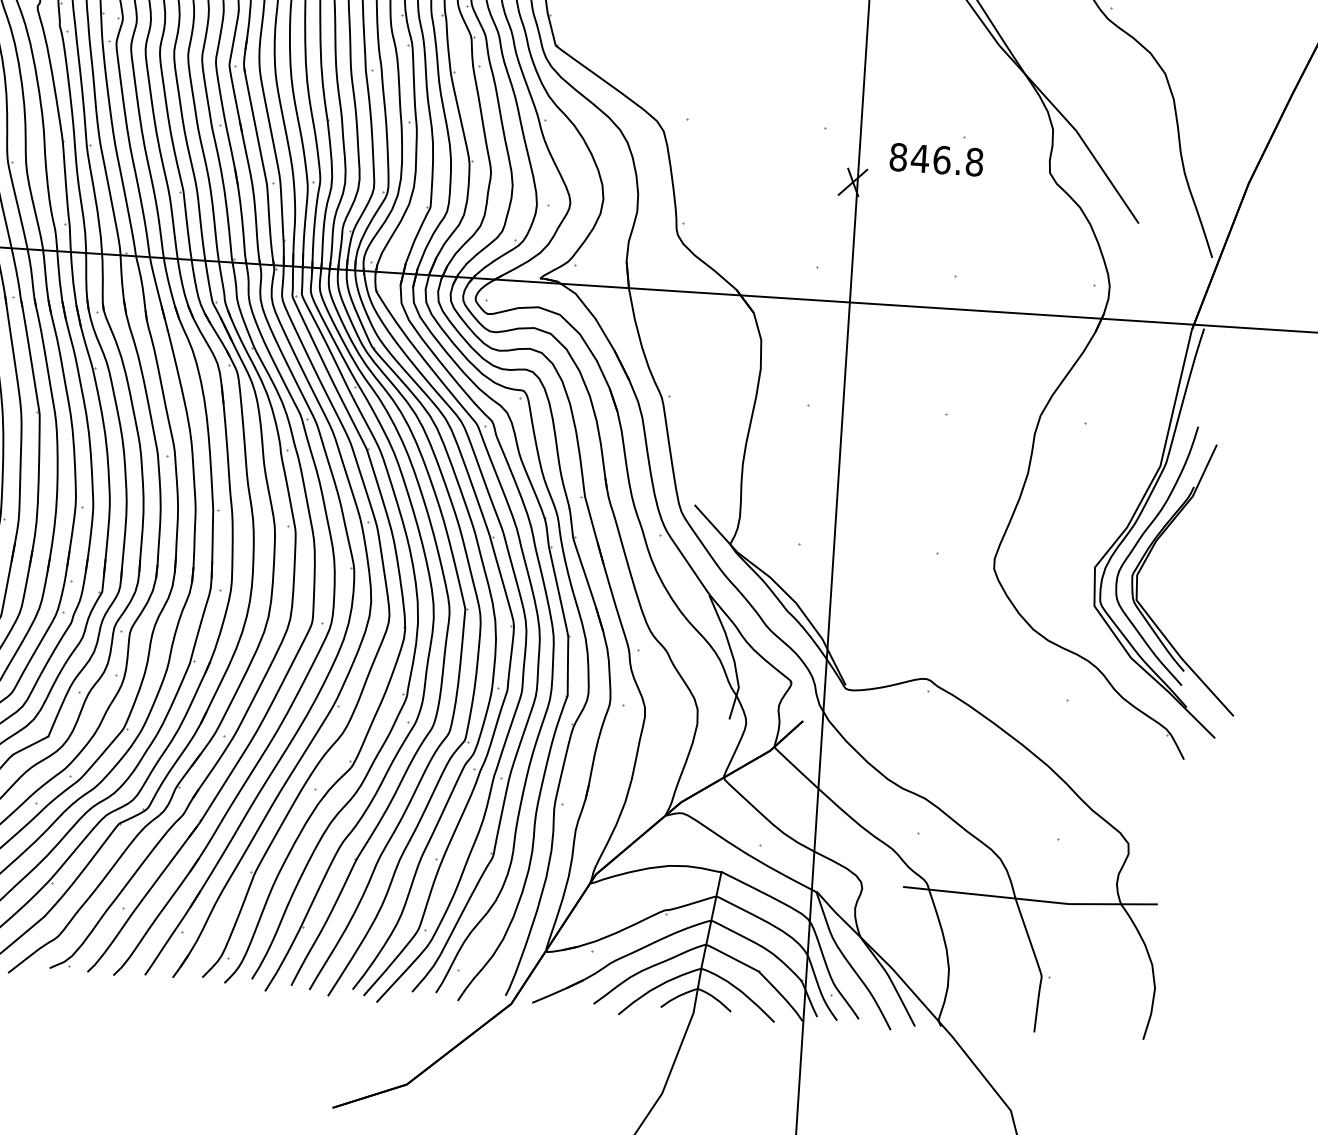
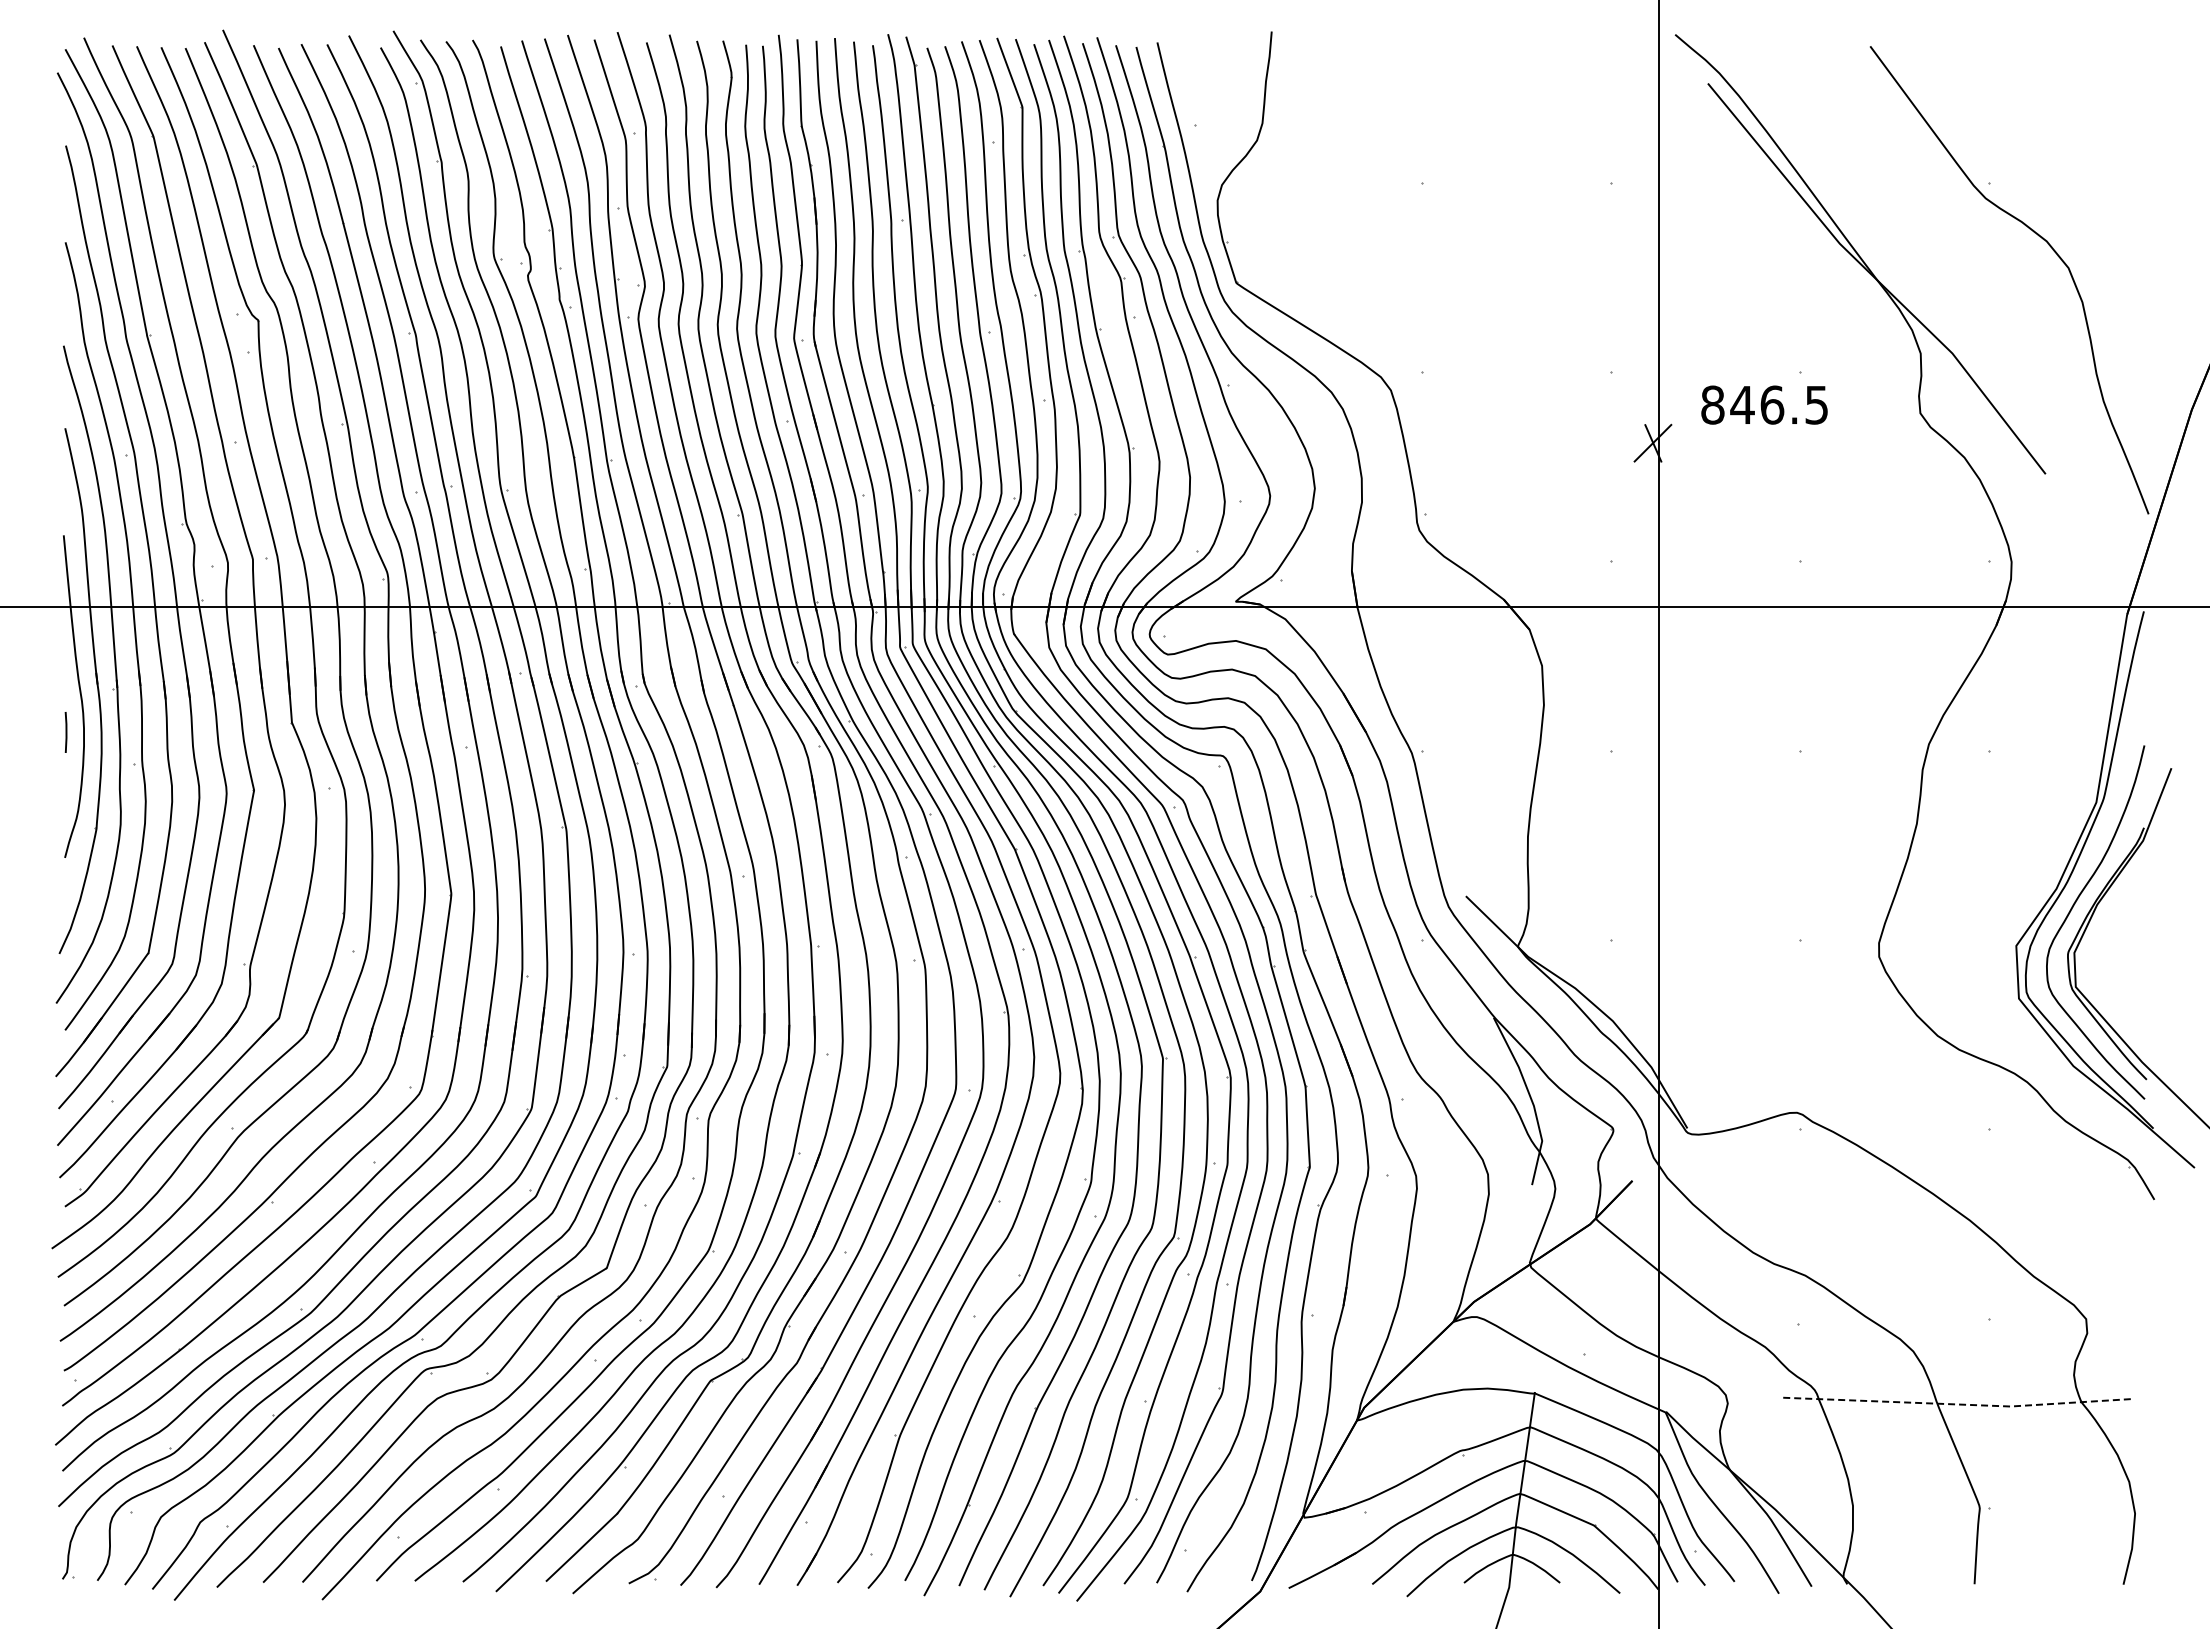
text: (974, 161) -> (1816, 404), 846.8 -> 846.5
line: (1031, 900) -> (1958, 1404), solid -> dashed

